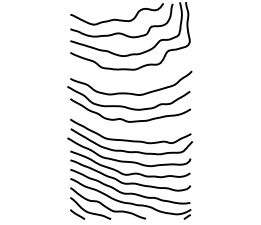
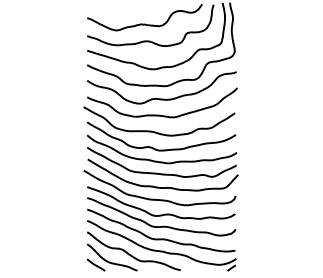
curve: (130, 79) -> (161, 98), added
curve: (131, 130) -> (162, 161), added

